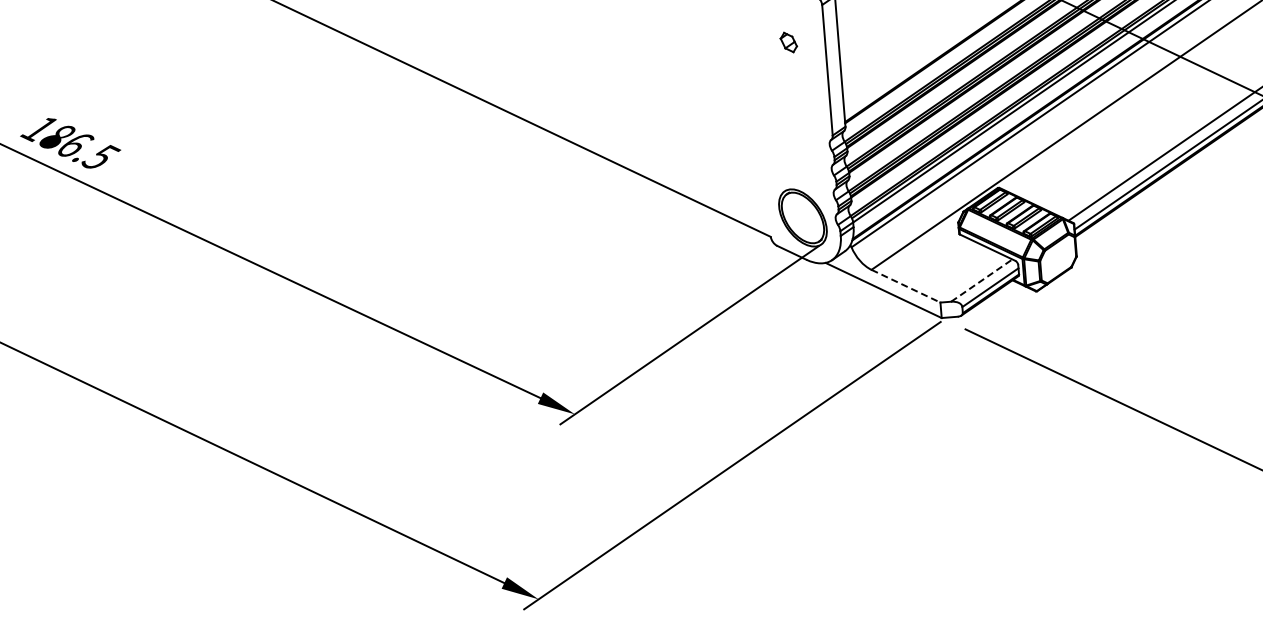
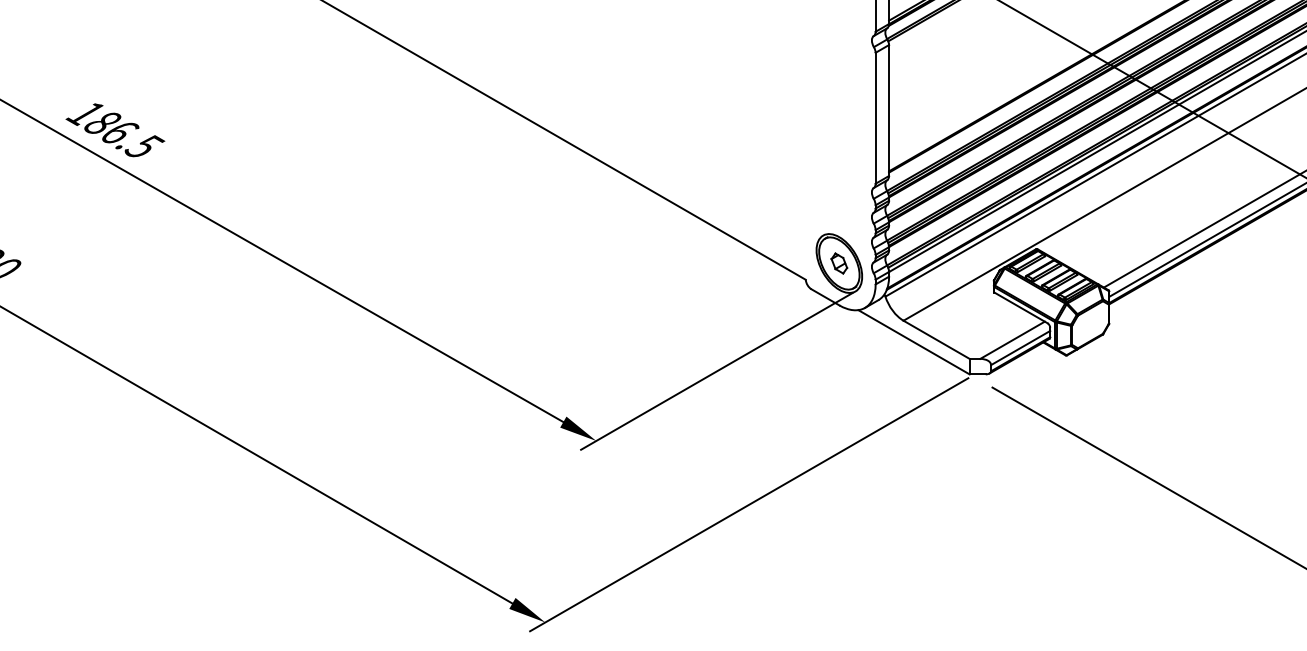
part: (788, 42) -> (839, 263), moved
line: (982, 280) -> (1013, 340), dashed -> solid
line: (906, 286) -> (937, 340), dashed -> solid

